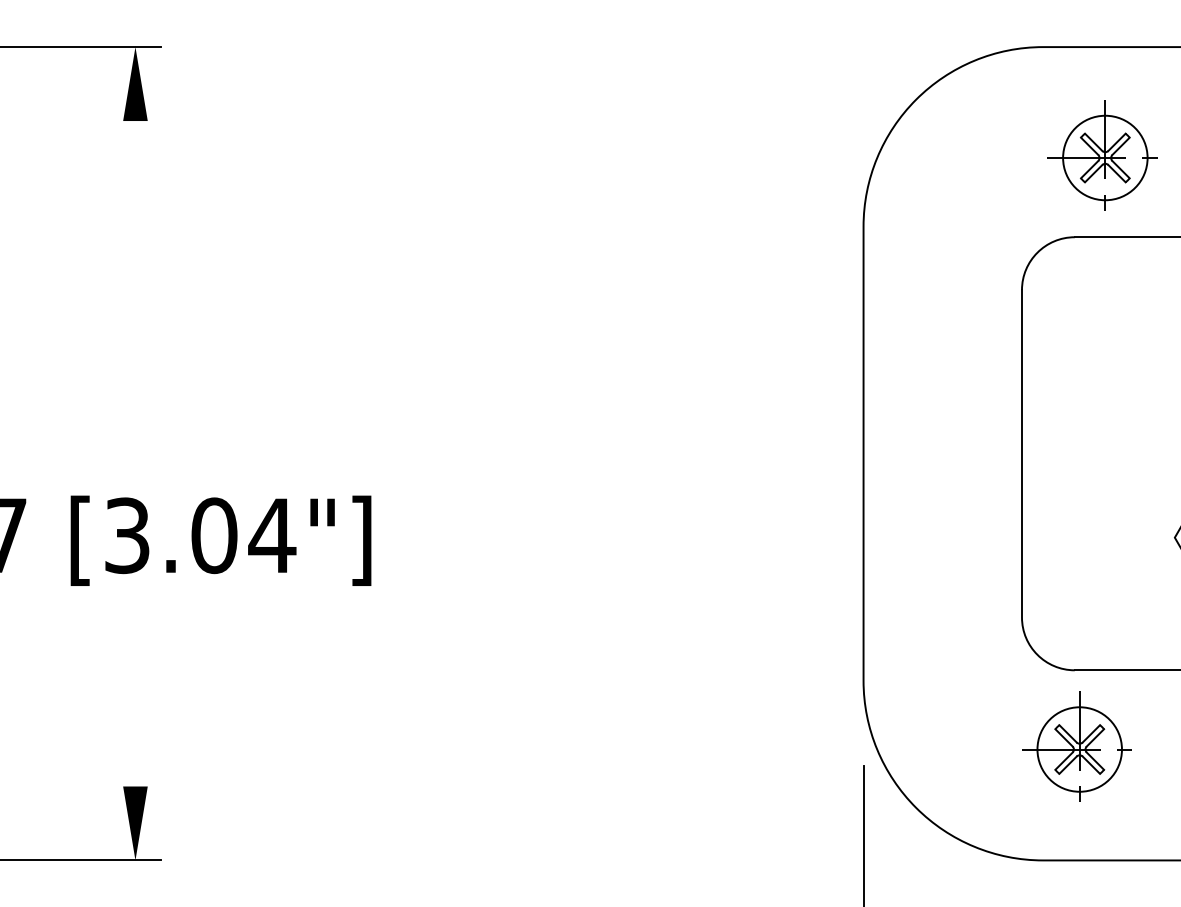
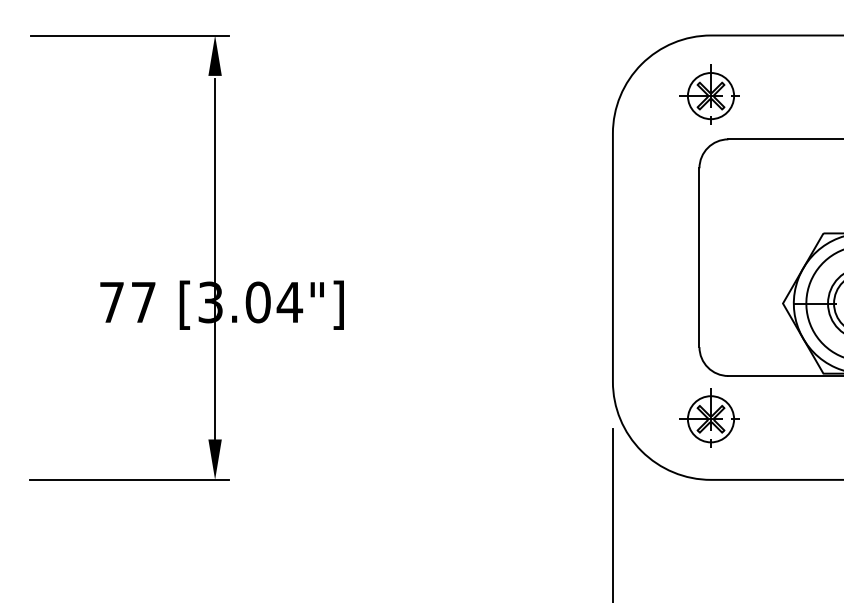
part: (1102, 155) -> (709, 94), moved
line: (136, 455) -> (215, 258), added
part: (1076, 746) -> (709, 417), moved

